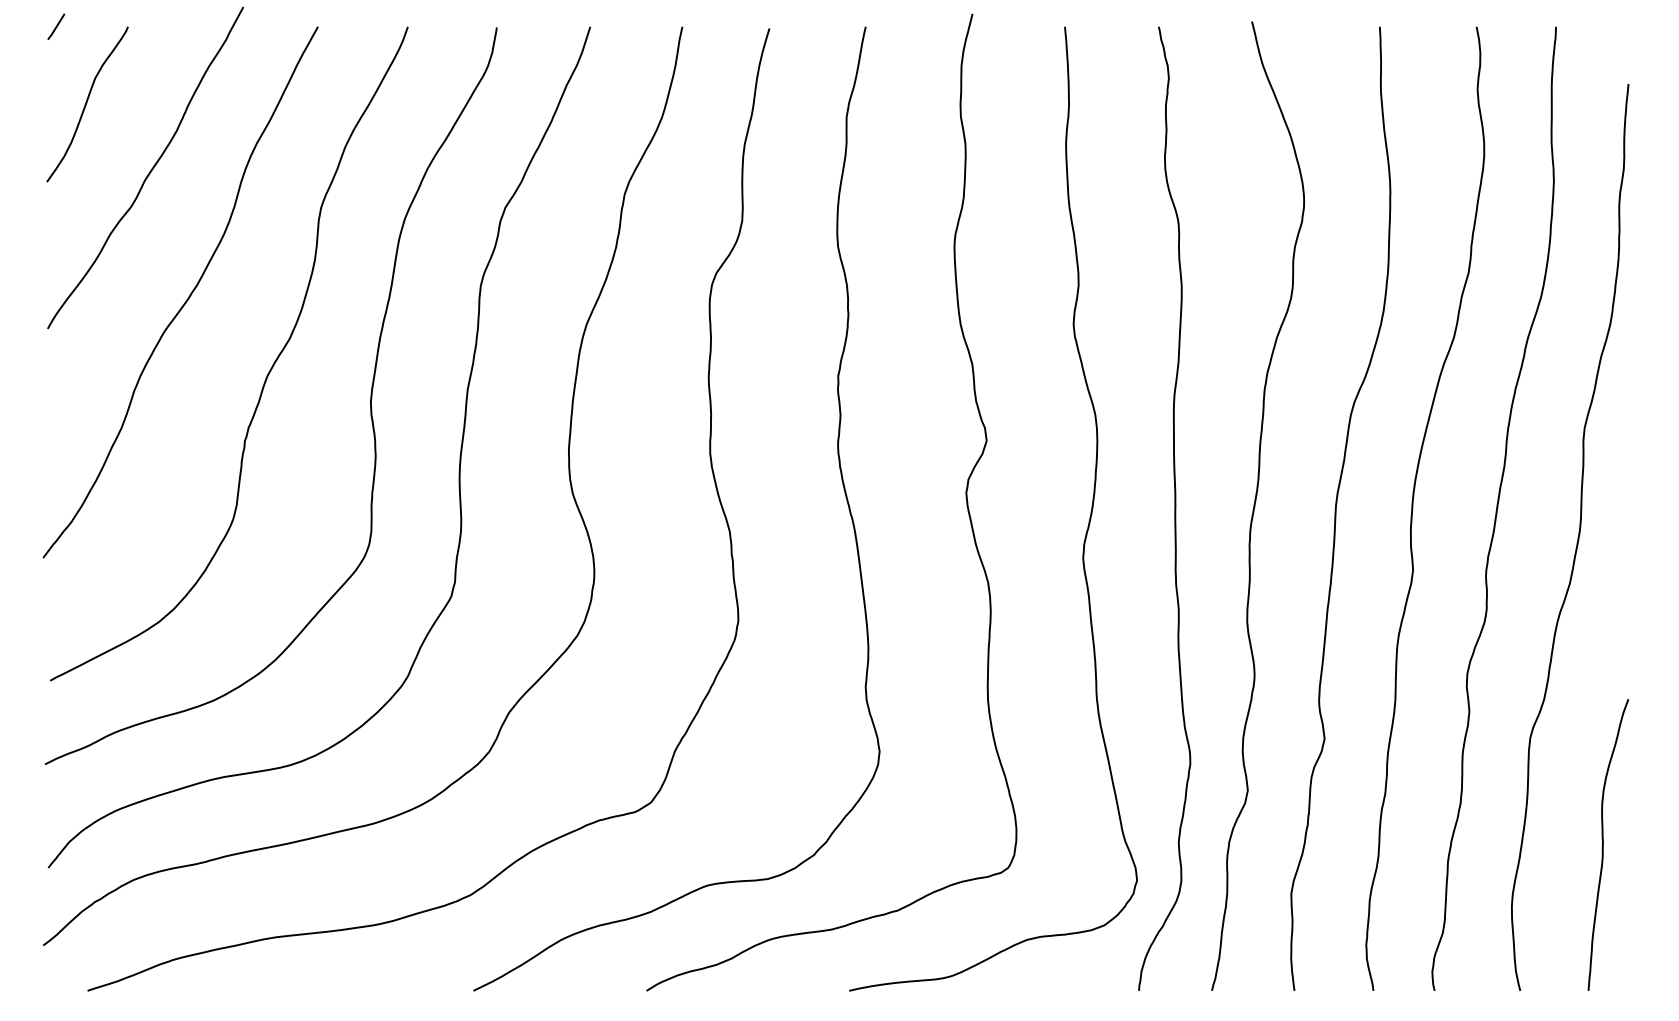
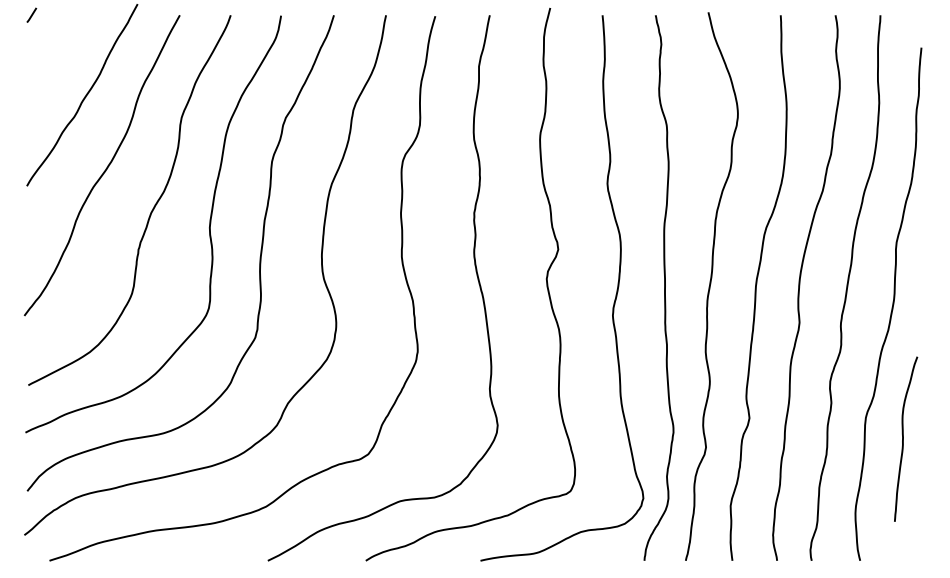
curve: (87, 104) -> (49, 59), removed
curve: (1603, 843) -> (903, 438), moved

